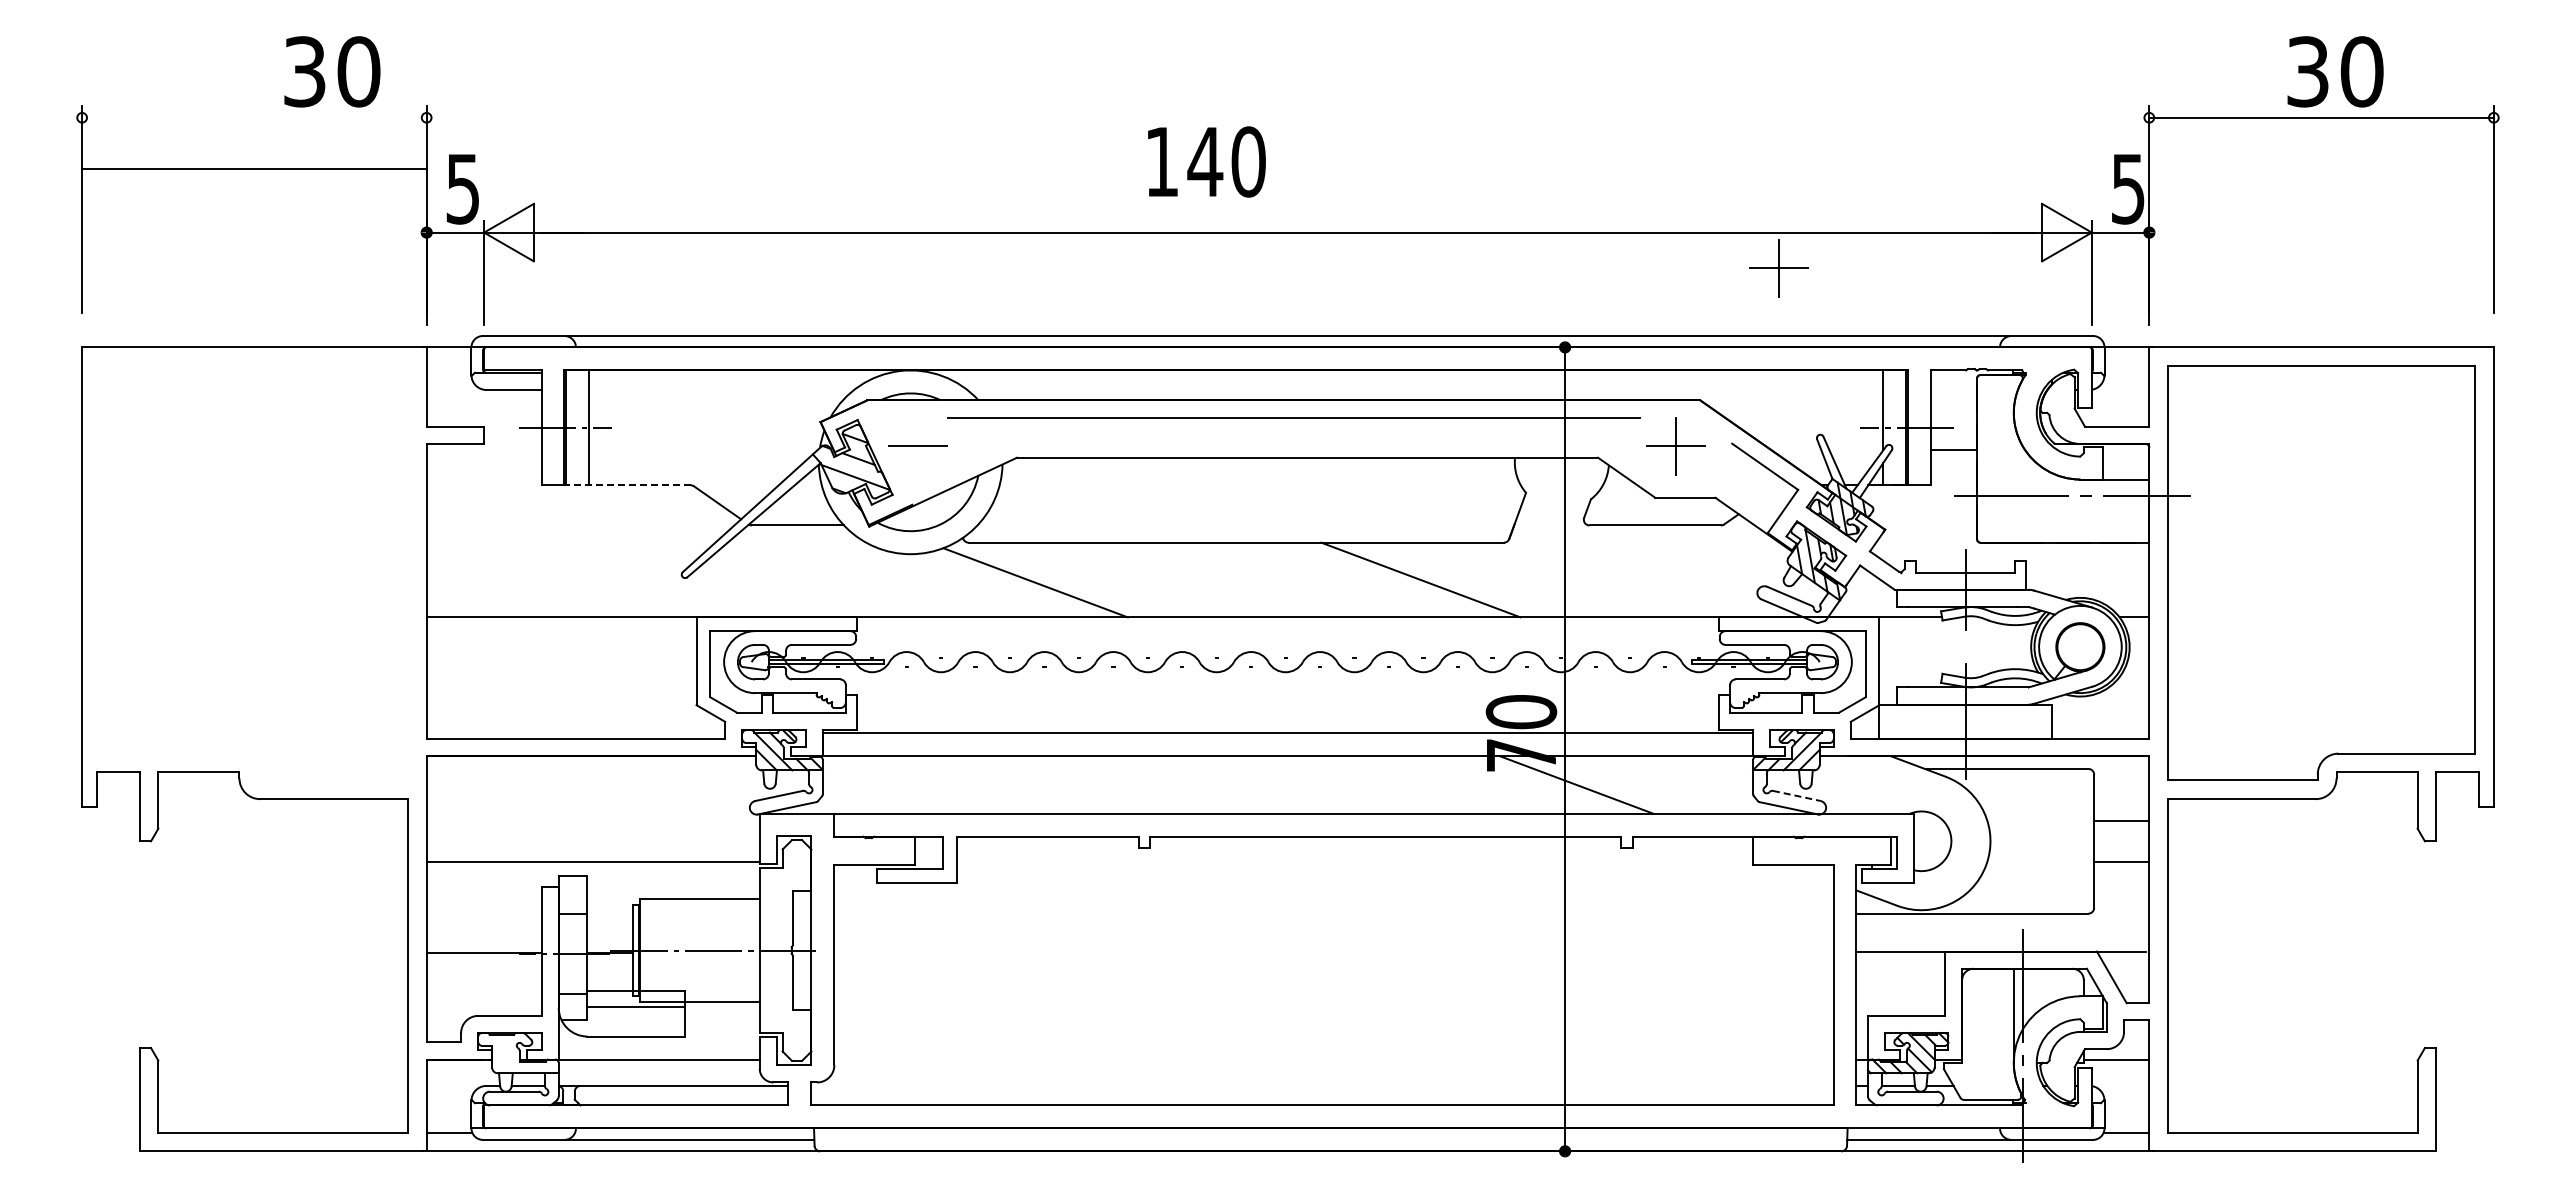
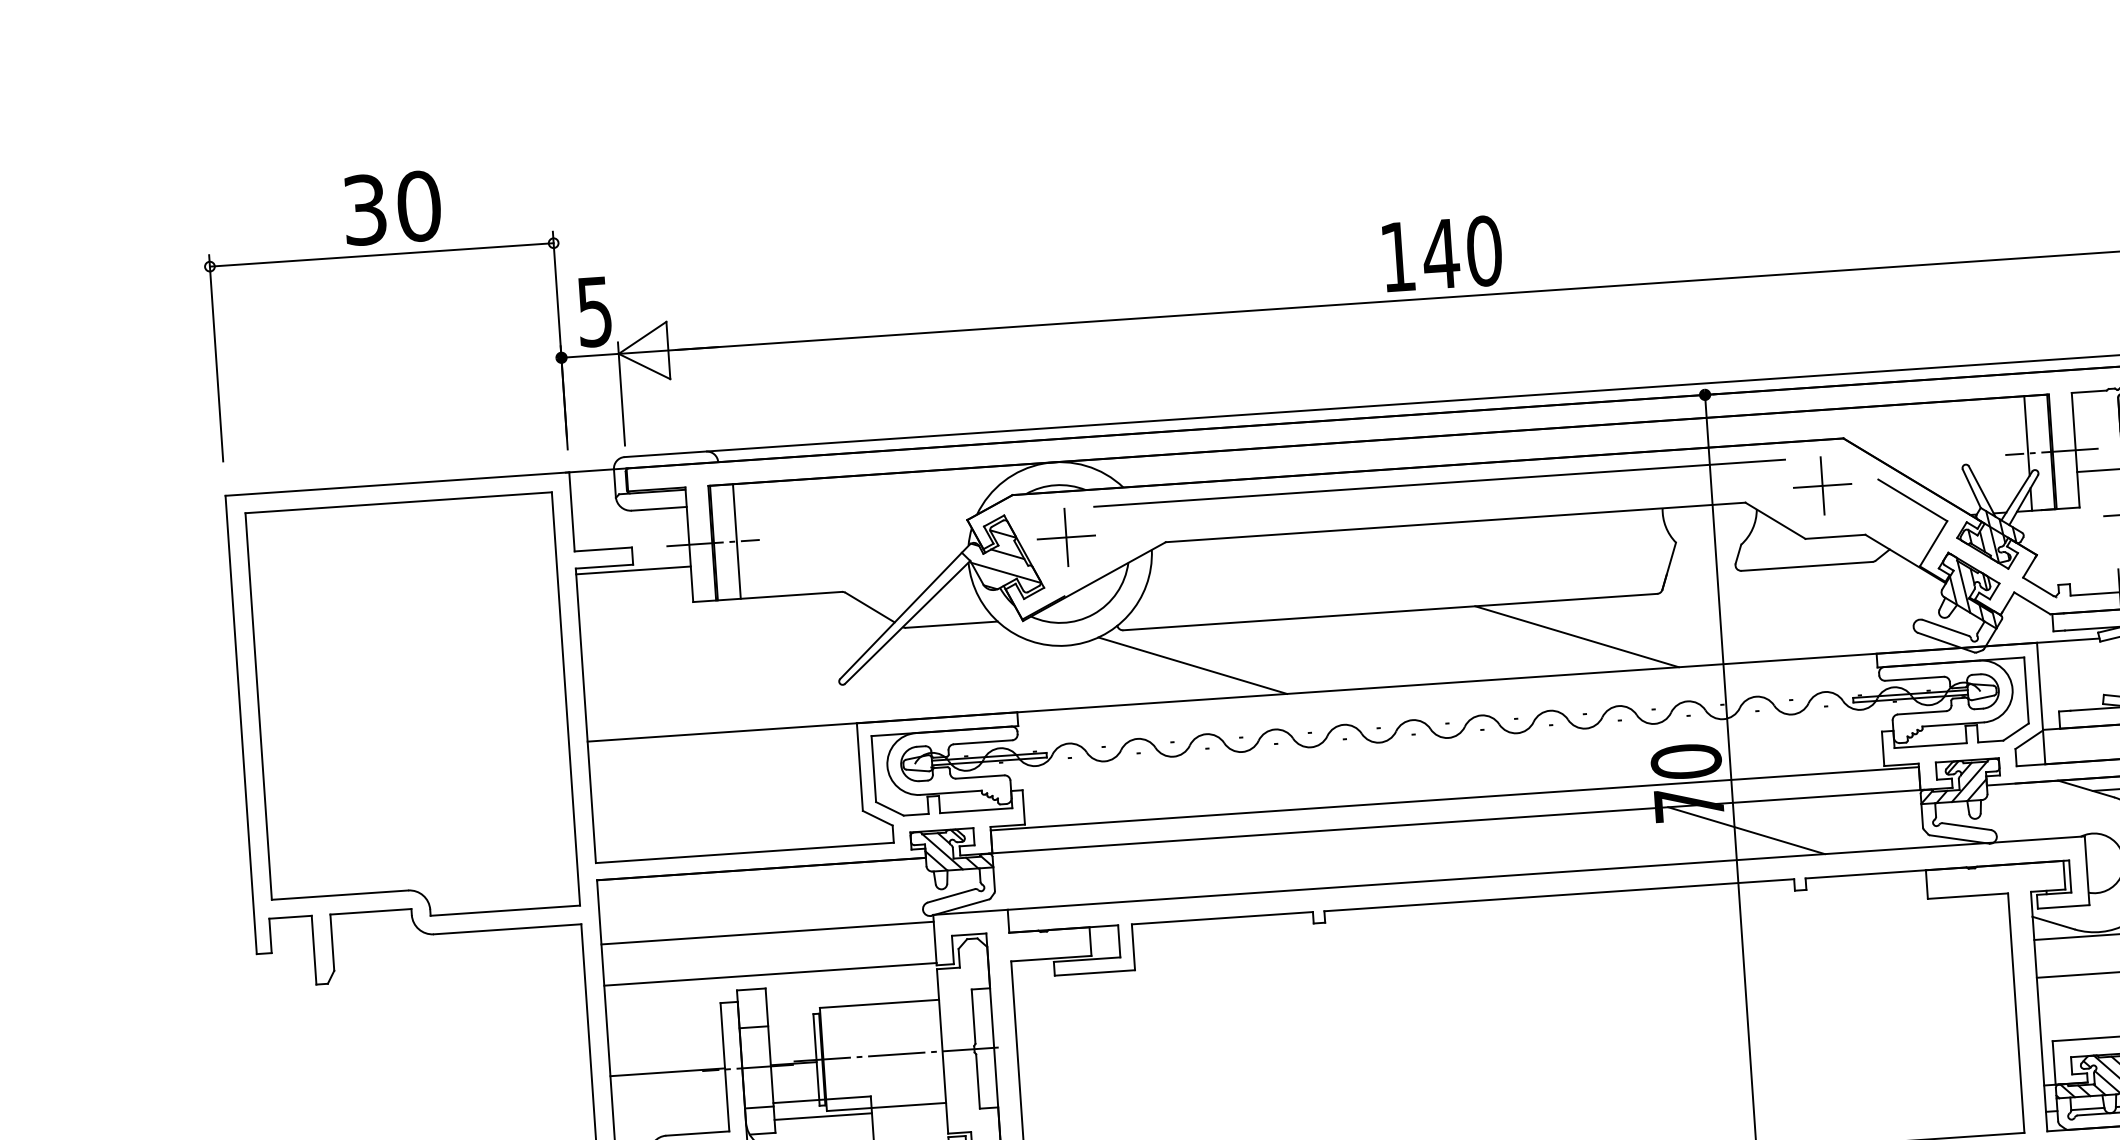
text: (332, 71) -> (392, 207), moved
text: (1206, 161) -> (1442, 253), moved
line: (254, 168) -> (381, 254), moved
part: (1778, 268) -> (1912, 301), removed
line: (918, 445) -> (1066, 536), added
line: (483, 449) -> (632, 570), added
line: (627, 485) -> (779, 596), dashed -> solid
part: (254, 572) -> (412, 708), added
line: (1797, 796) -> (1967, 827), dashed -> solid
line: (592, 820) -> (766, 933), added

